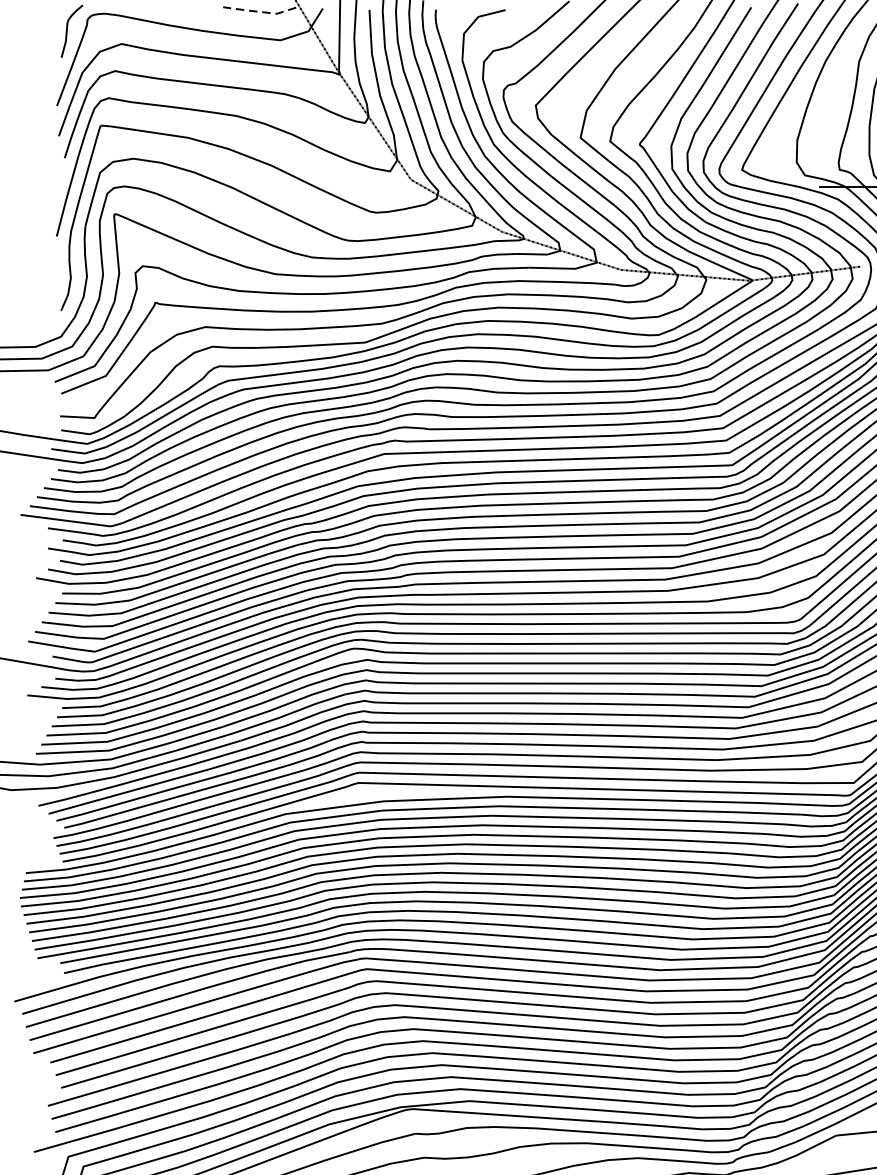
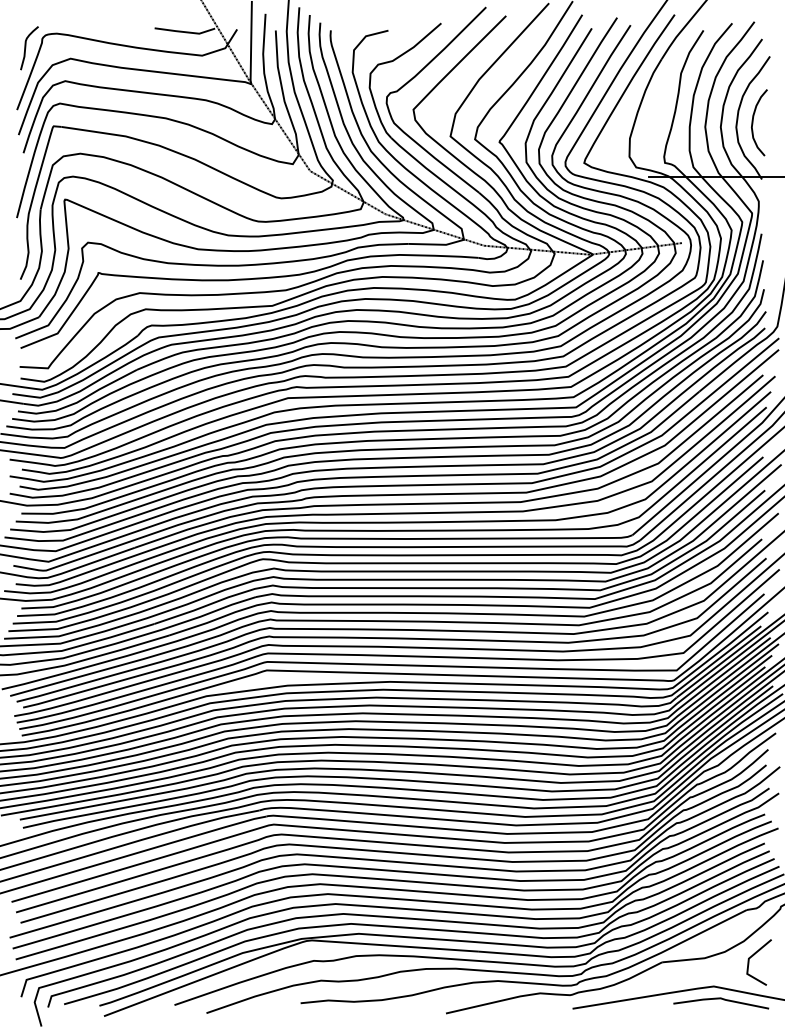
line: (259, 12) -> (184, 32), dashed -> solid

